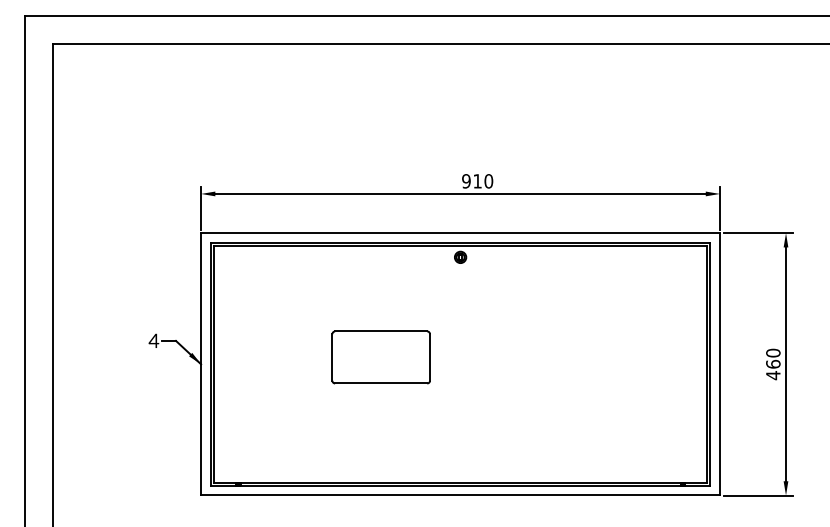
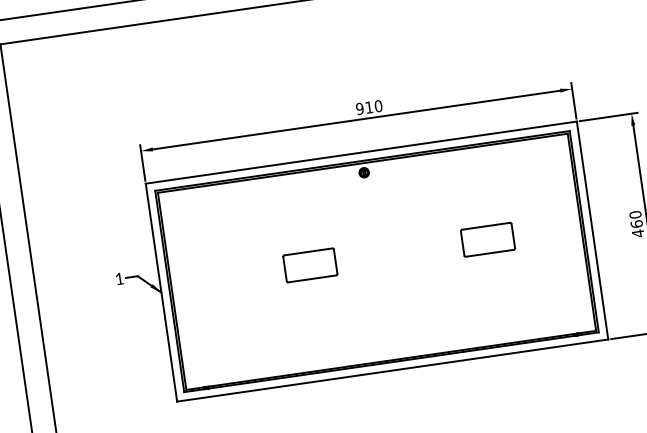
text: (153, 340) -> (119, 278), 4 -> 1
part: (381, 357) -> (310, 265), size x0.62
part: (594, 357) -> (487, 239), added

